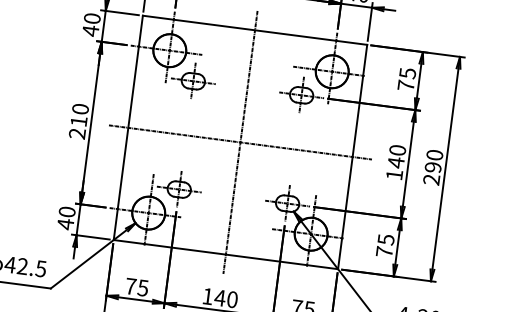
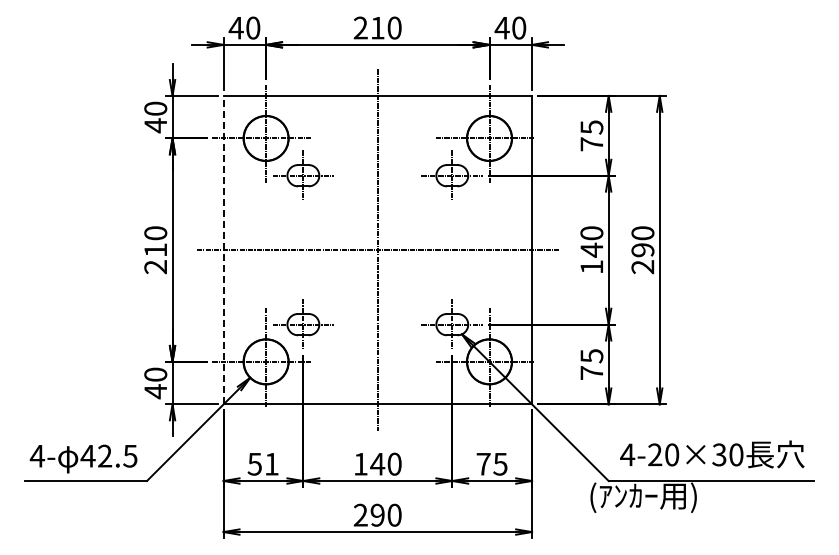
line: (128, 127) -> (223, 249), solid -> dashed
text: (136, 287) -> (262, 464), 75 -> 51

